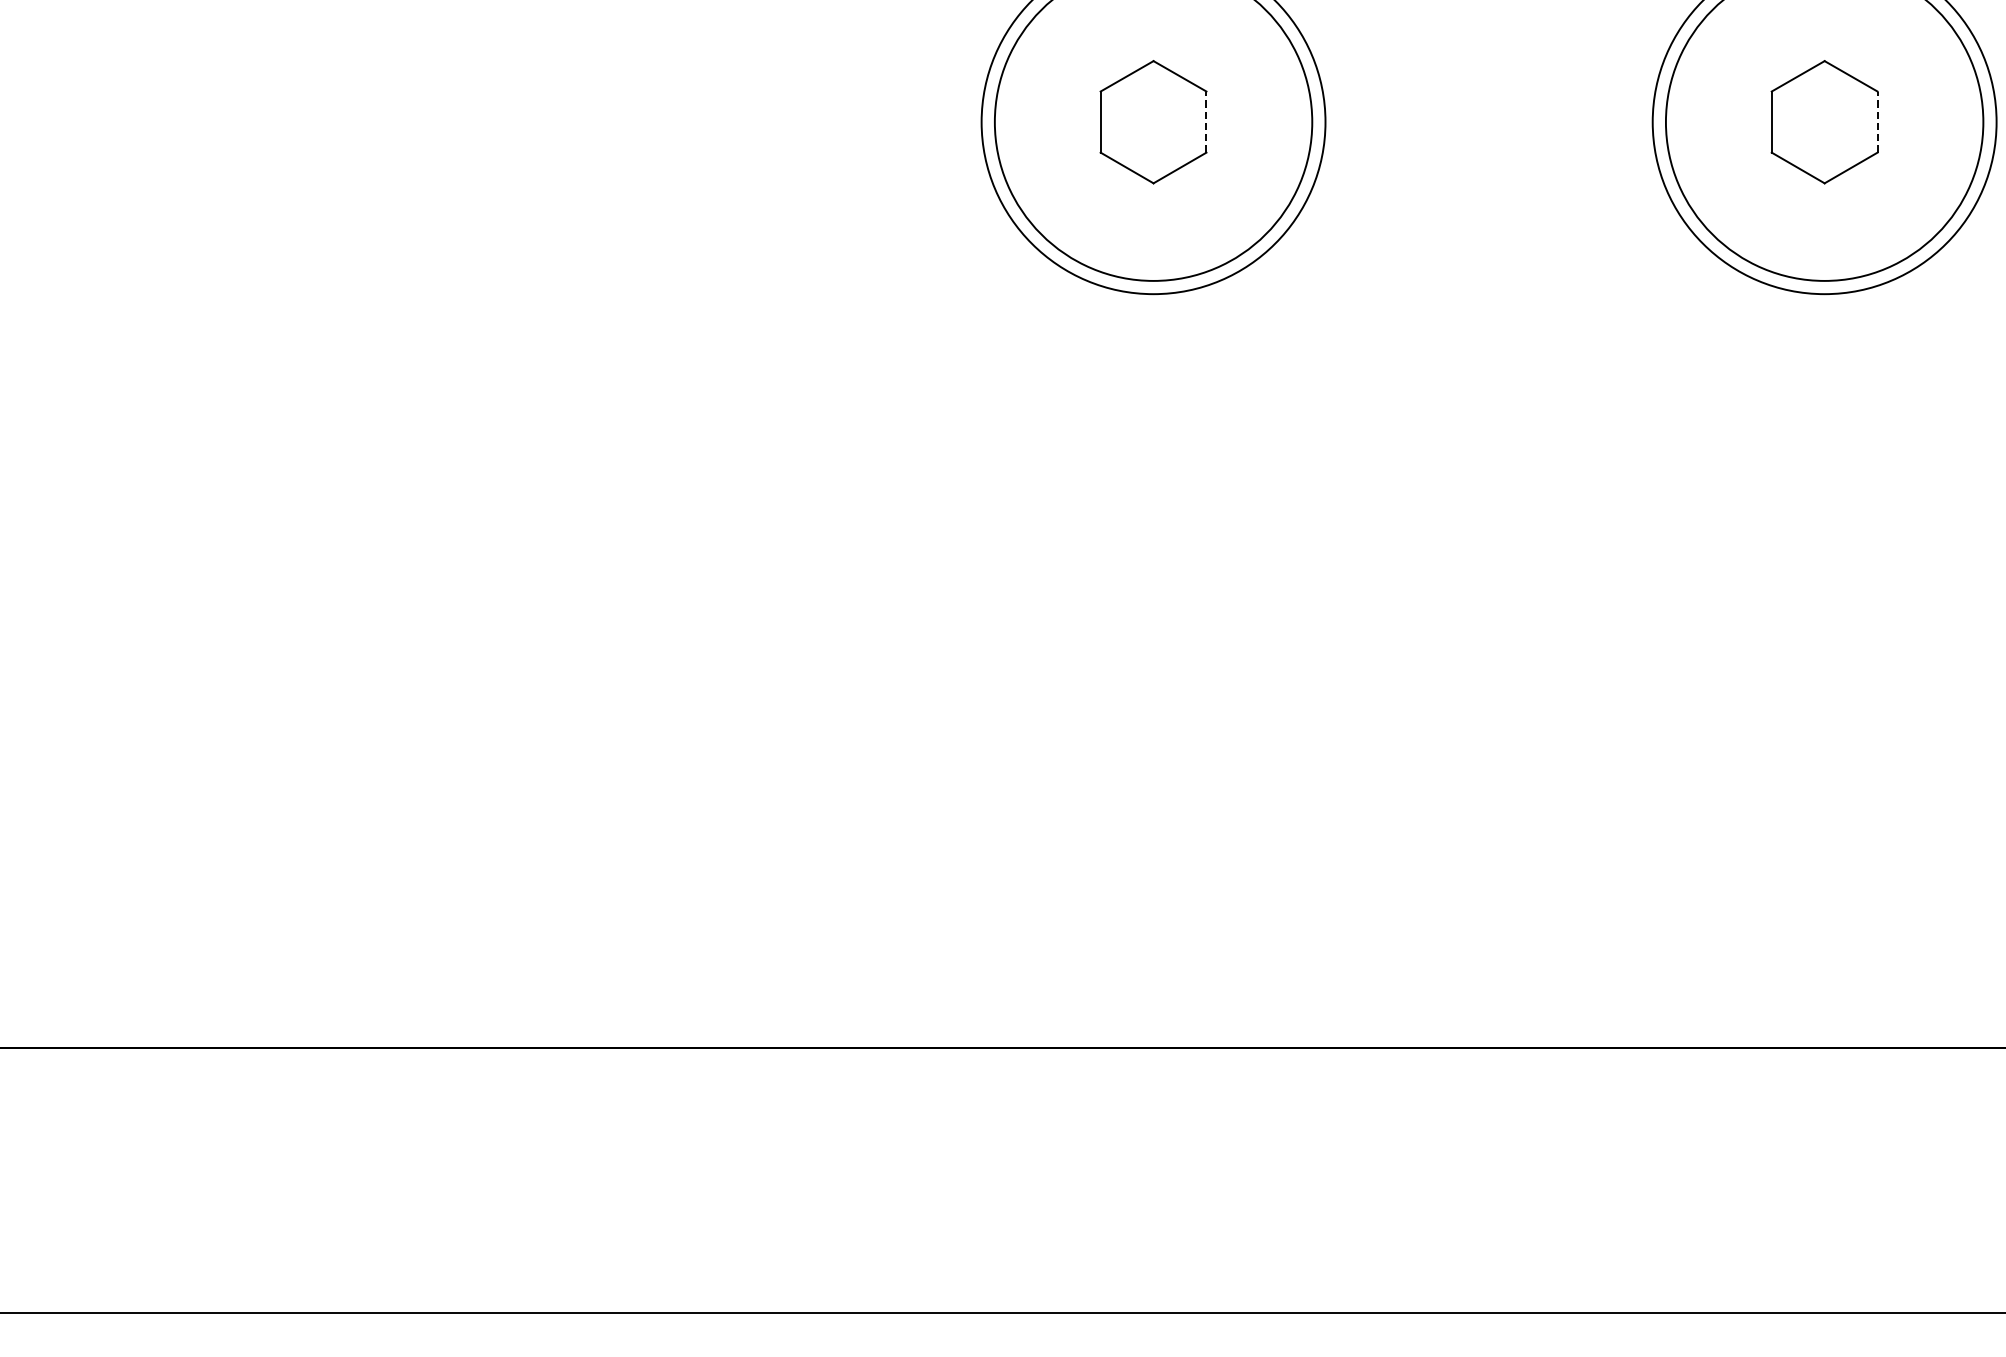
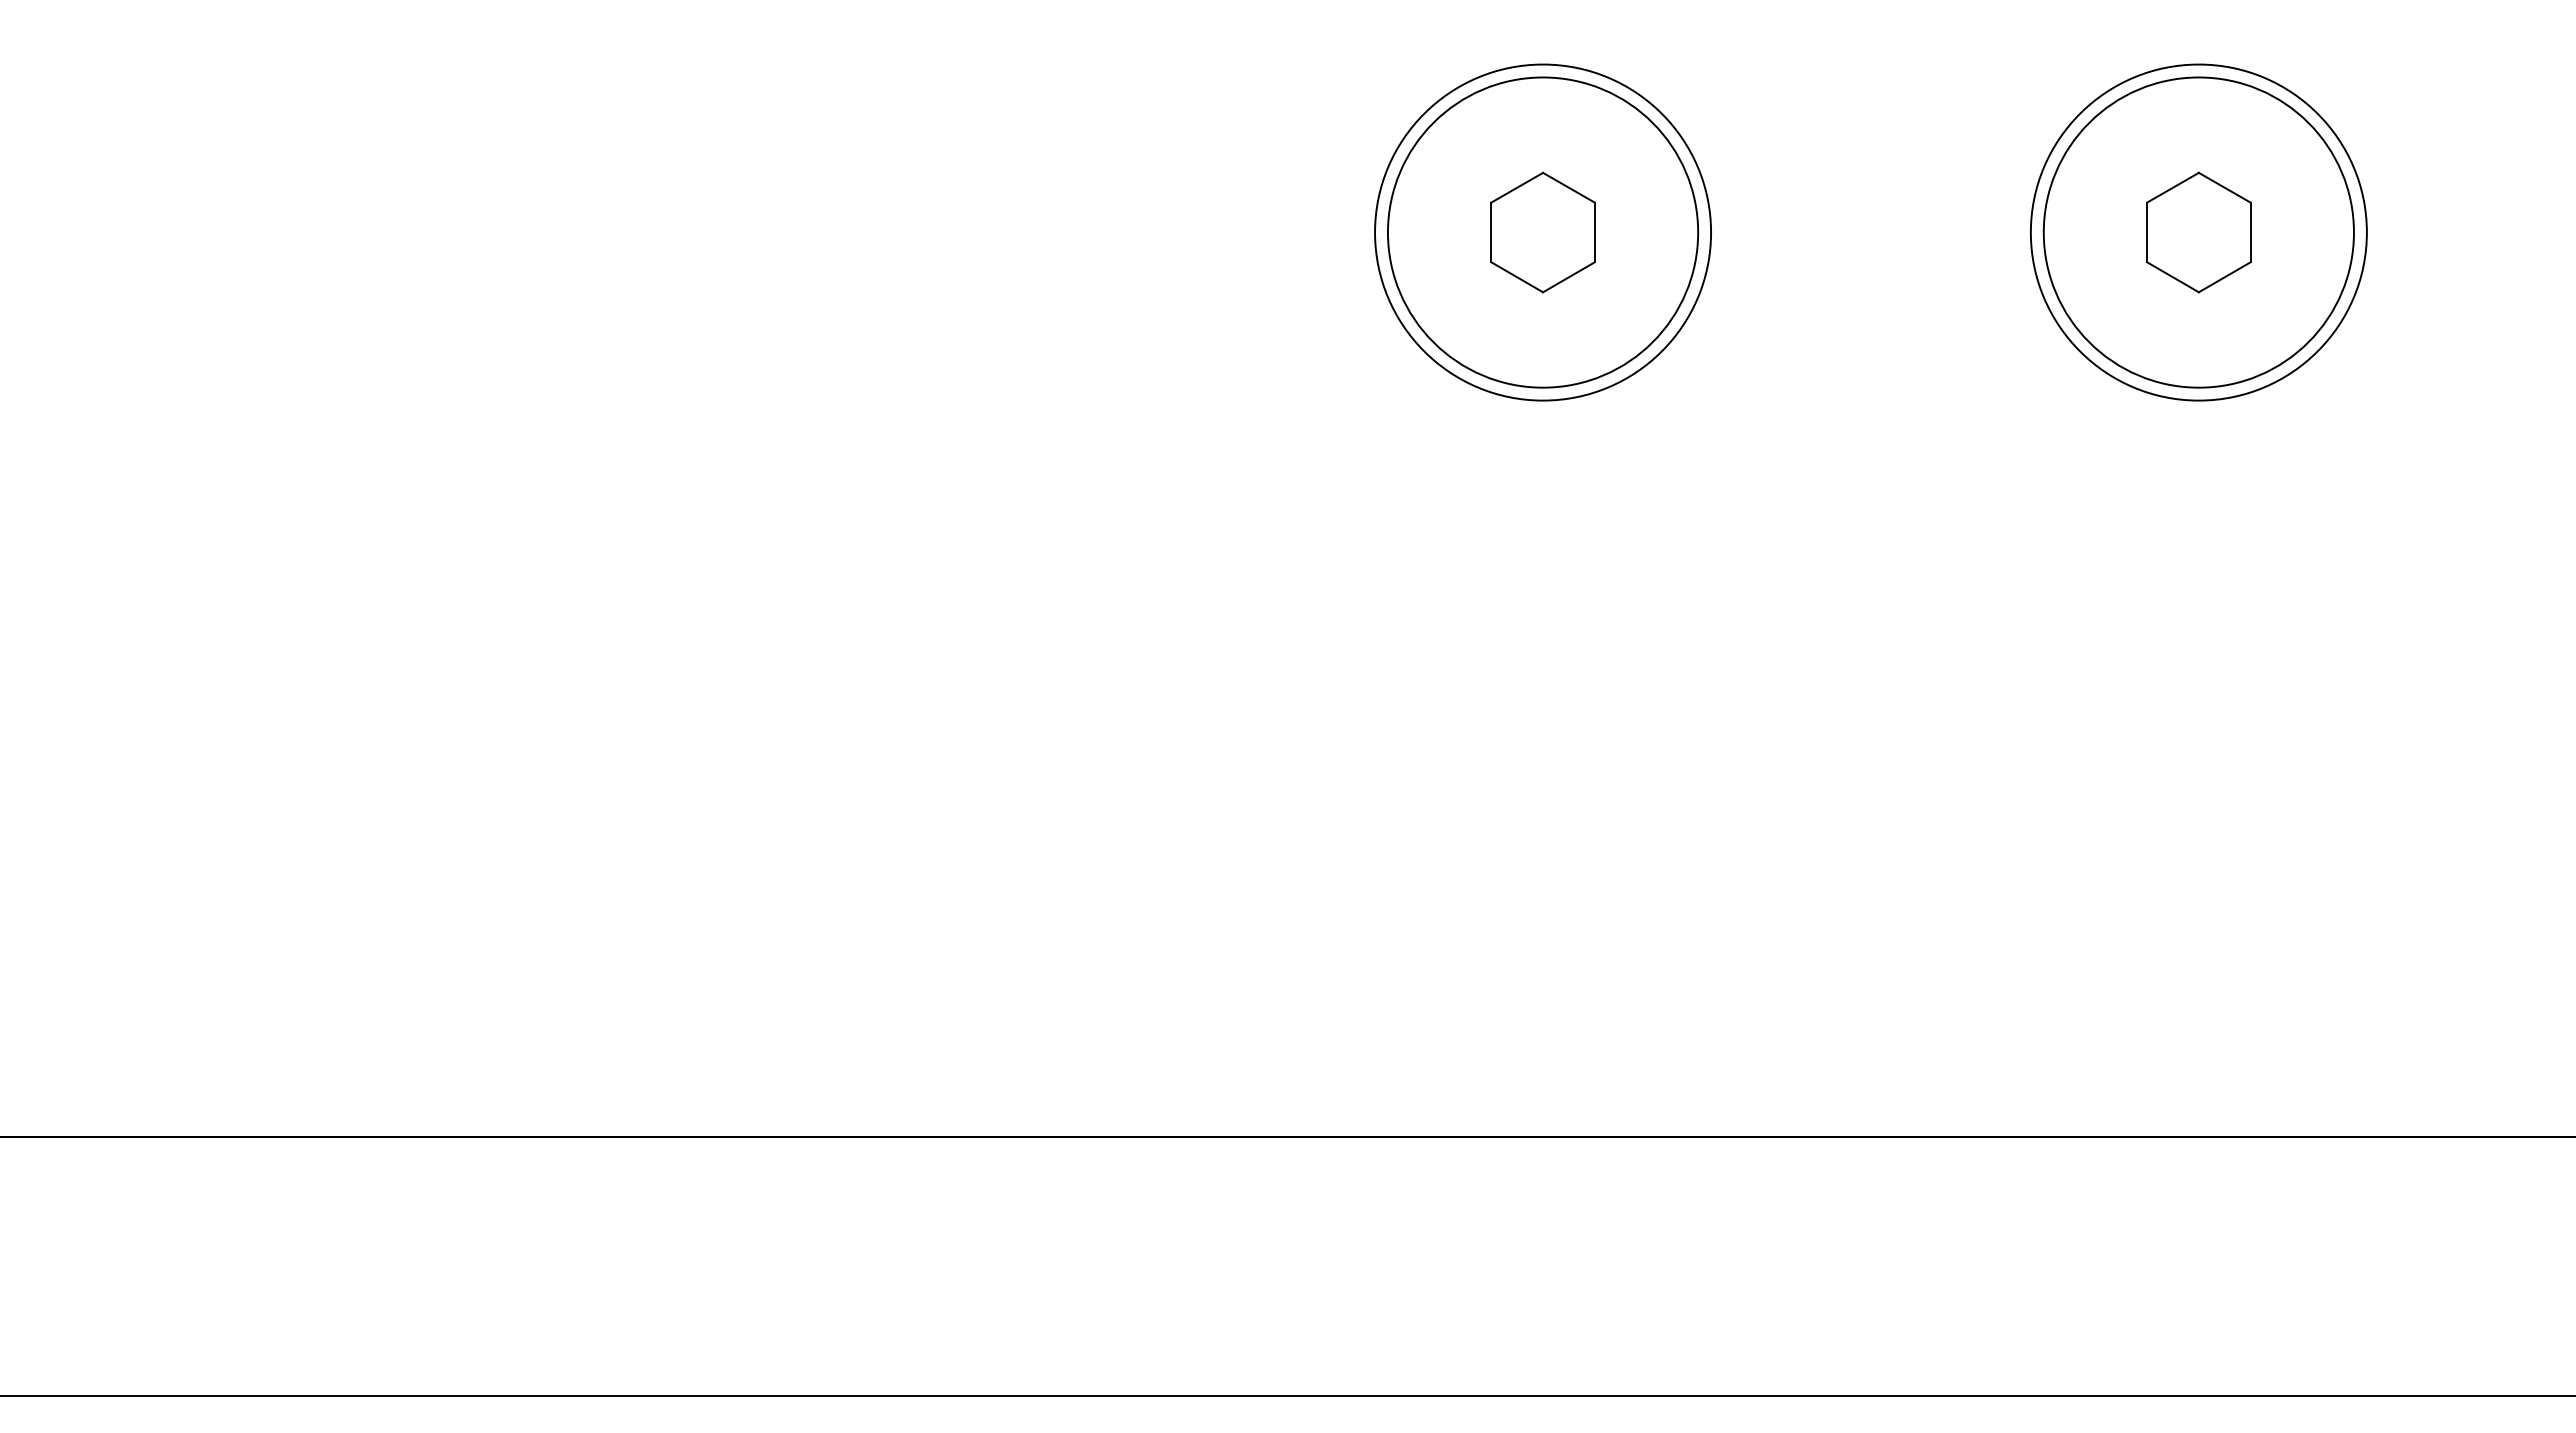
line: (1206, 122) -> (1594, 232), dashed -> solid
line: (1877, 122) -> (2250, 232), dashed -> solid

